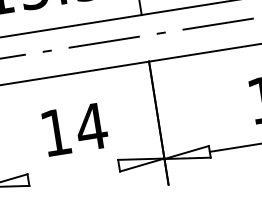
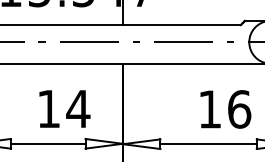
text: (74, 128) -> (64, 108), moved
line: (73, 172) -> (47, 143), added

